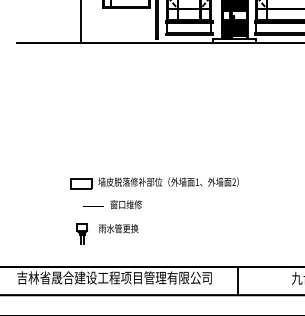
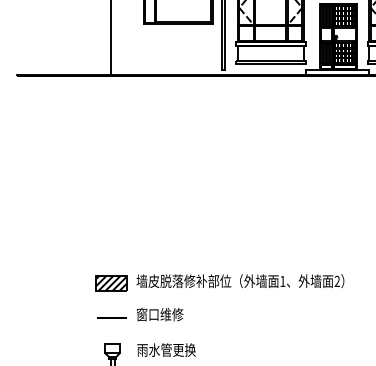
hatch: (81, 183) -> (111, 283), added
text: (112, 204) -> (139, 314), moved

